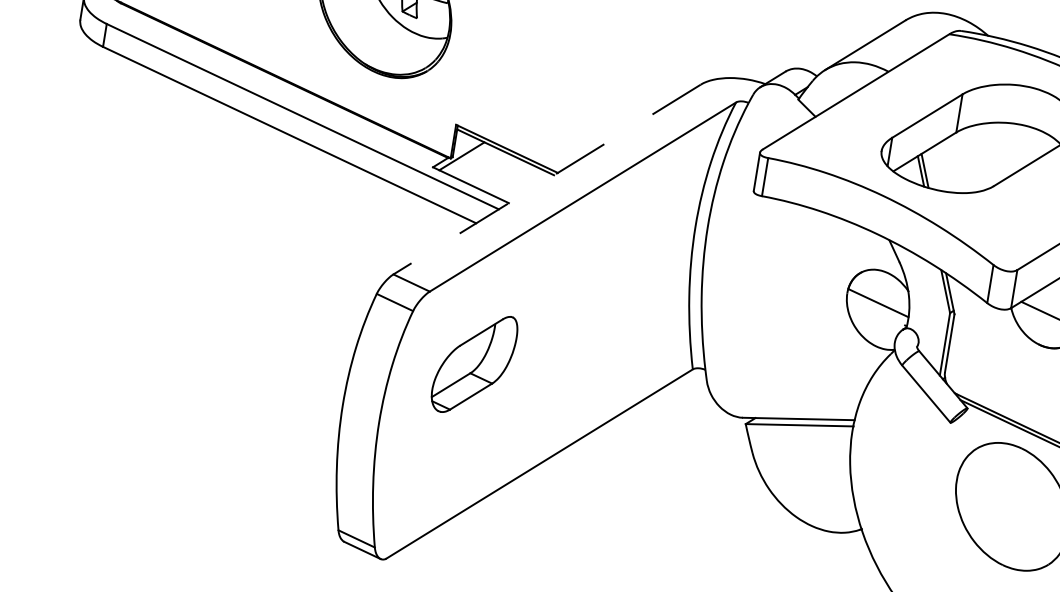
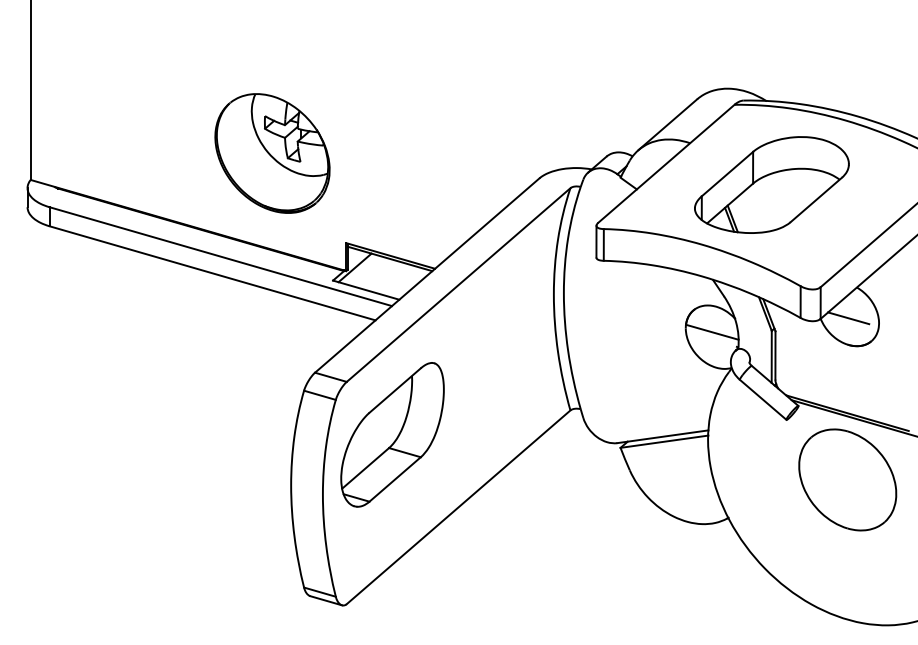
line: (546, 179) -> (426, 275), dashed -> solid
part: (474, 363) -> (392, 434), size x1.67

